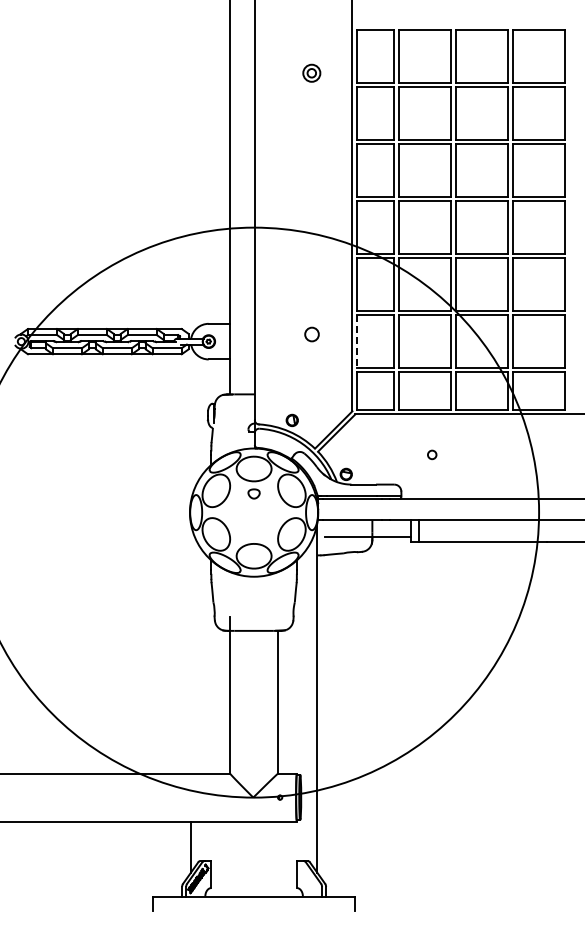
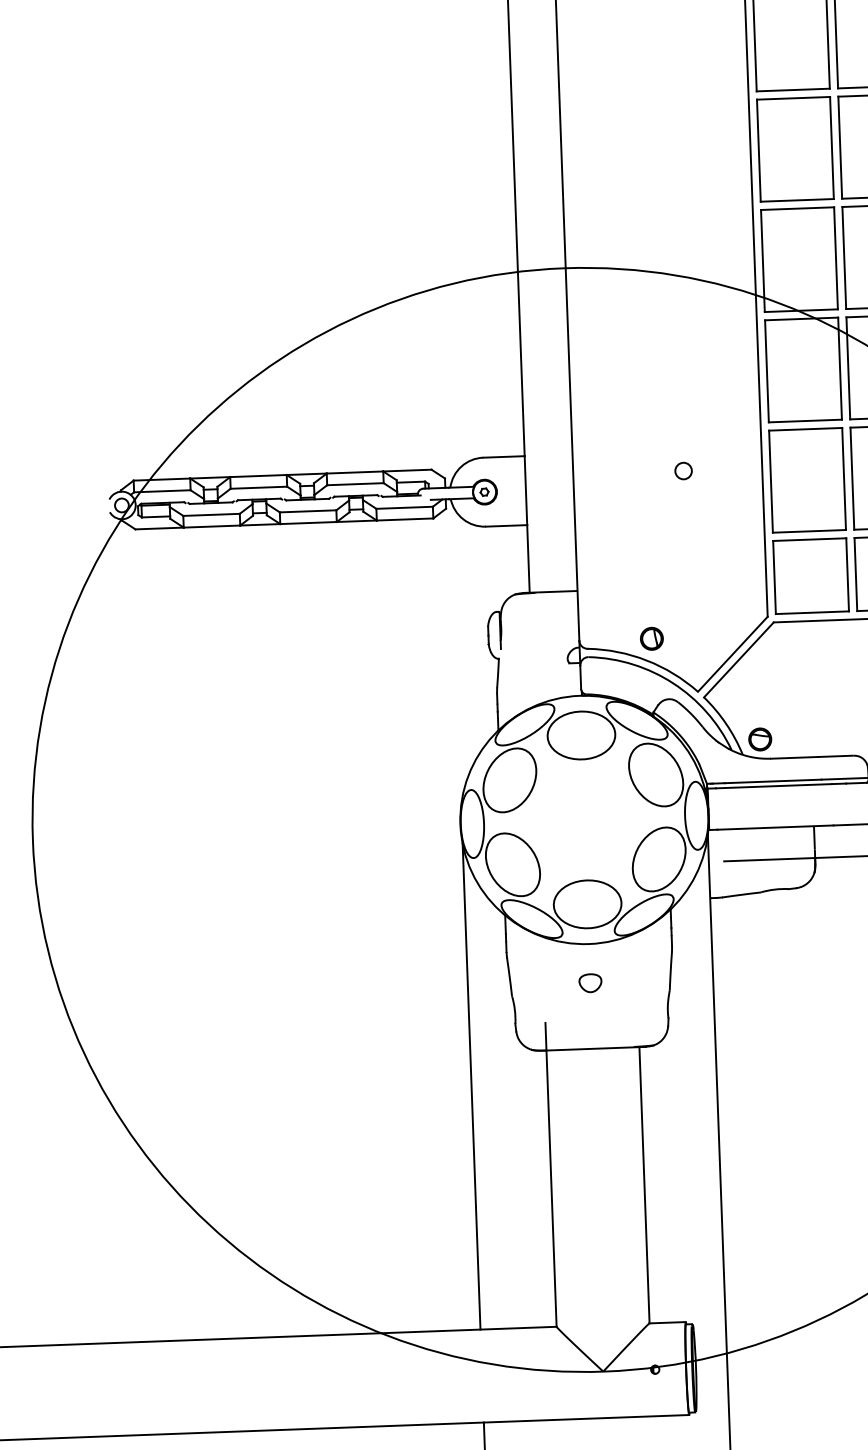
circle: (311, 334) -> (682, 471), size x0.62
line: (356, 342) -> (770, 483), dashed -> solid
part: (253, 493) -> (589, 982), moved
line: (190, 647) -> (470, 1085), added

